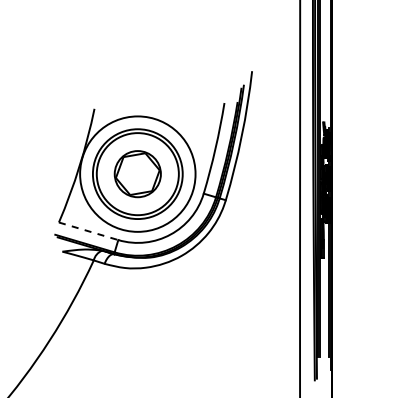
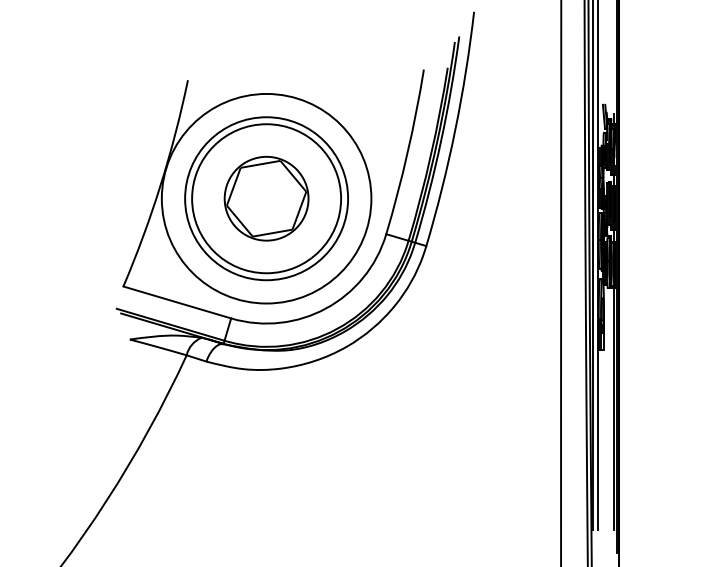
line: (88, 231) -> (177, 302), dashed -> solid

